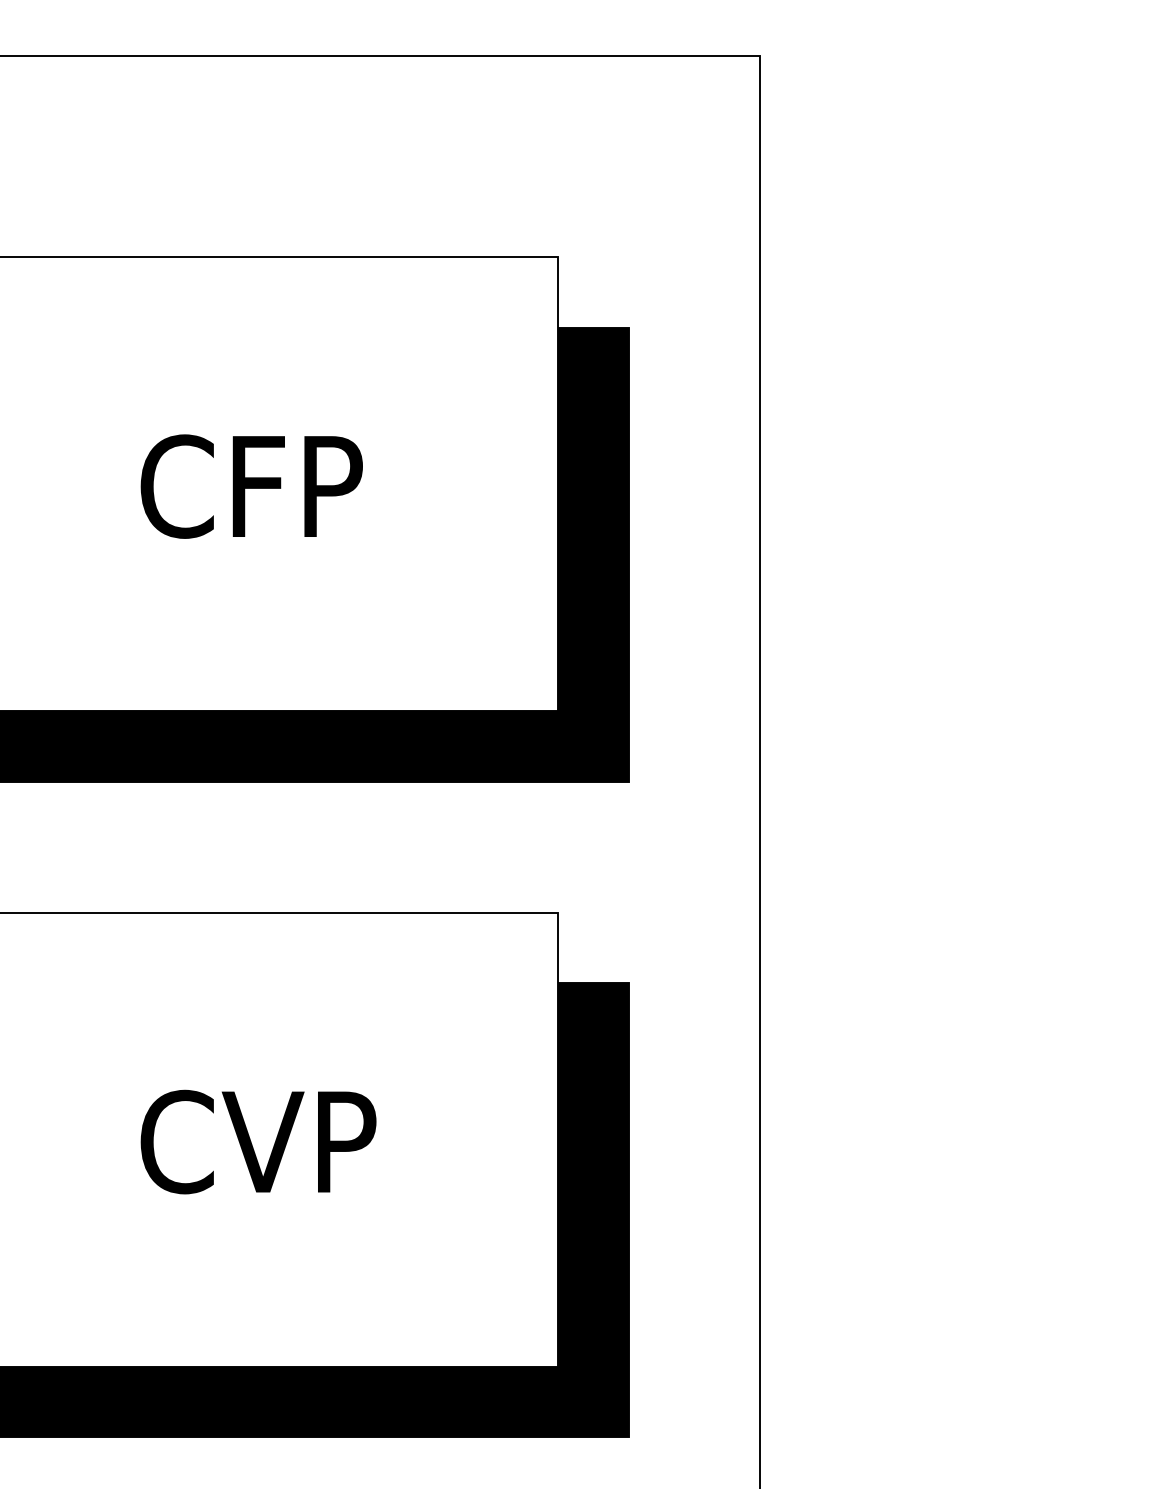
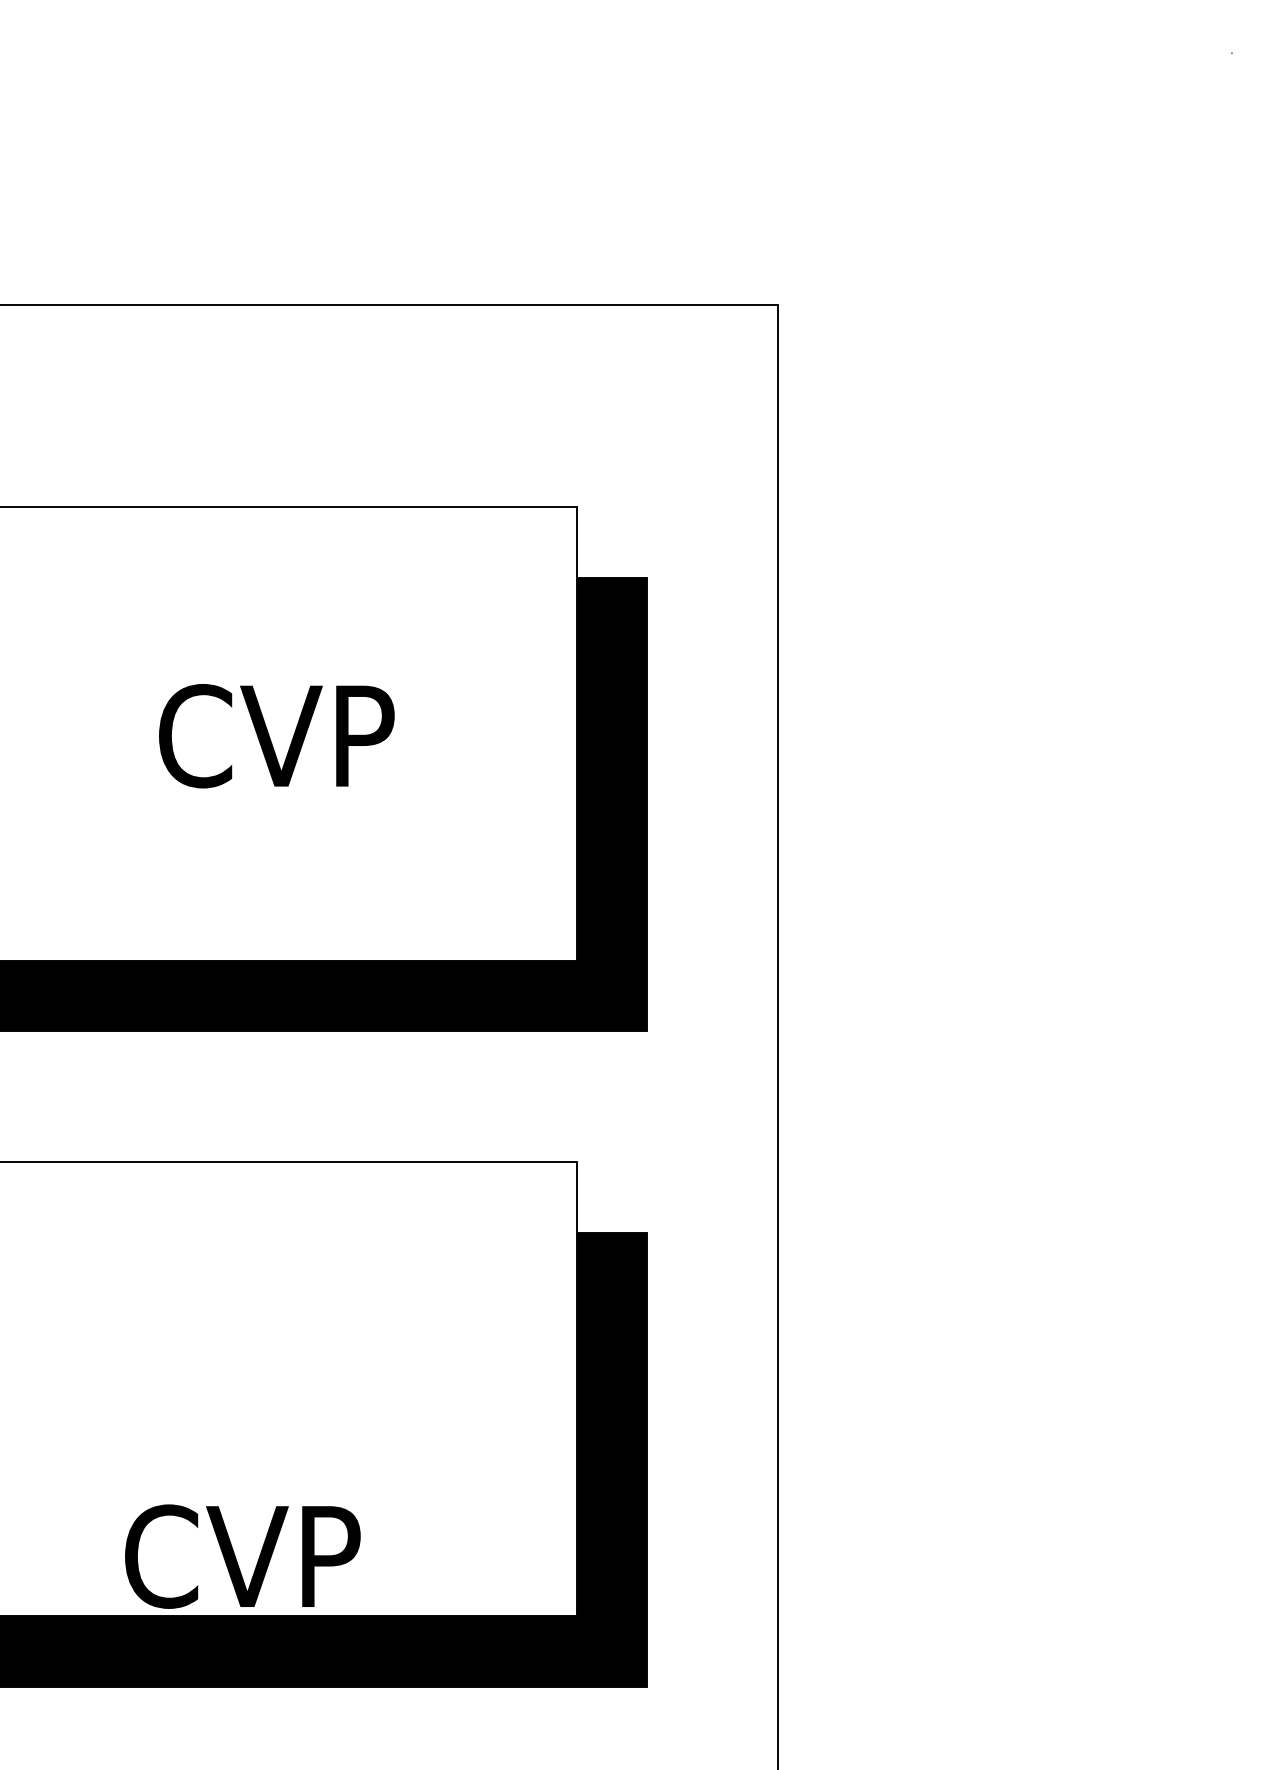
text: (299, 485) -> (317, 735), CFP -> CVP
text: (258, 1141) -> (242, 1556), moved

